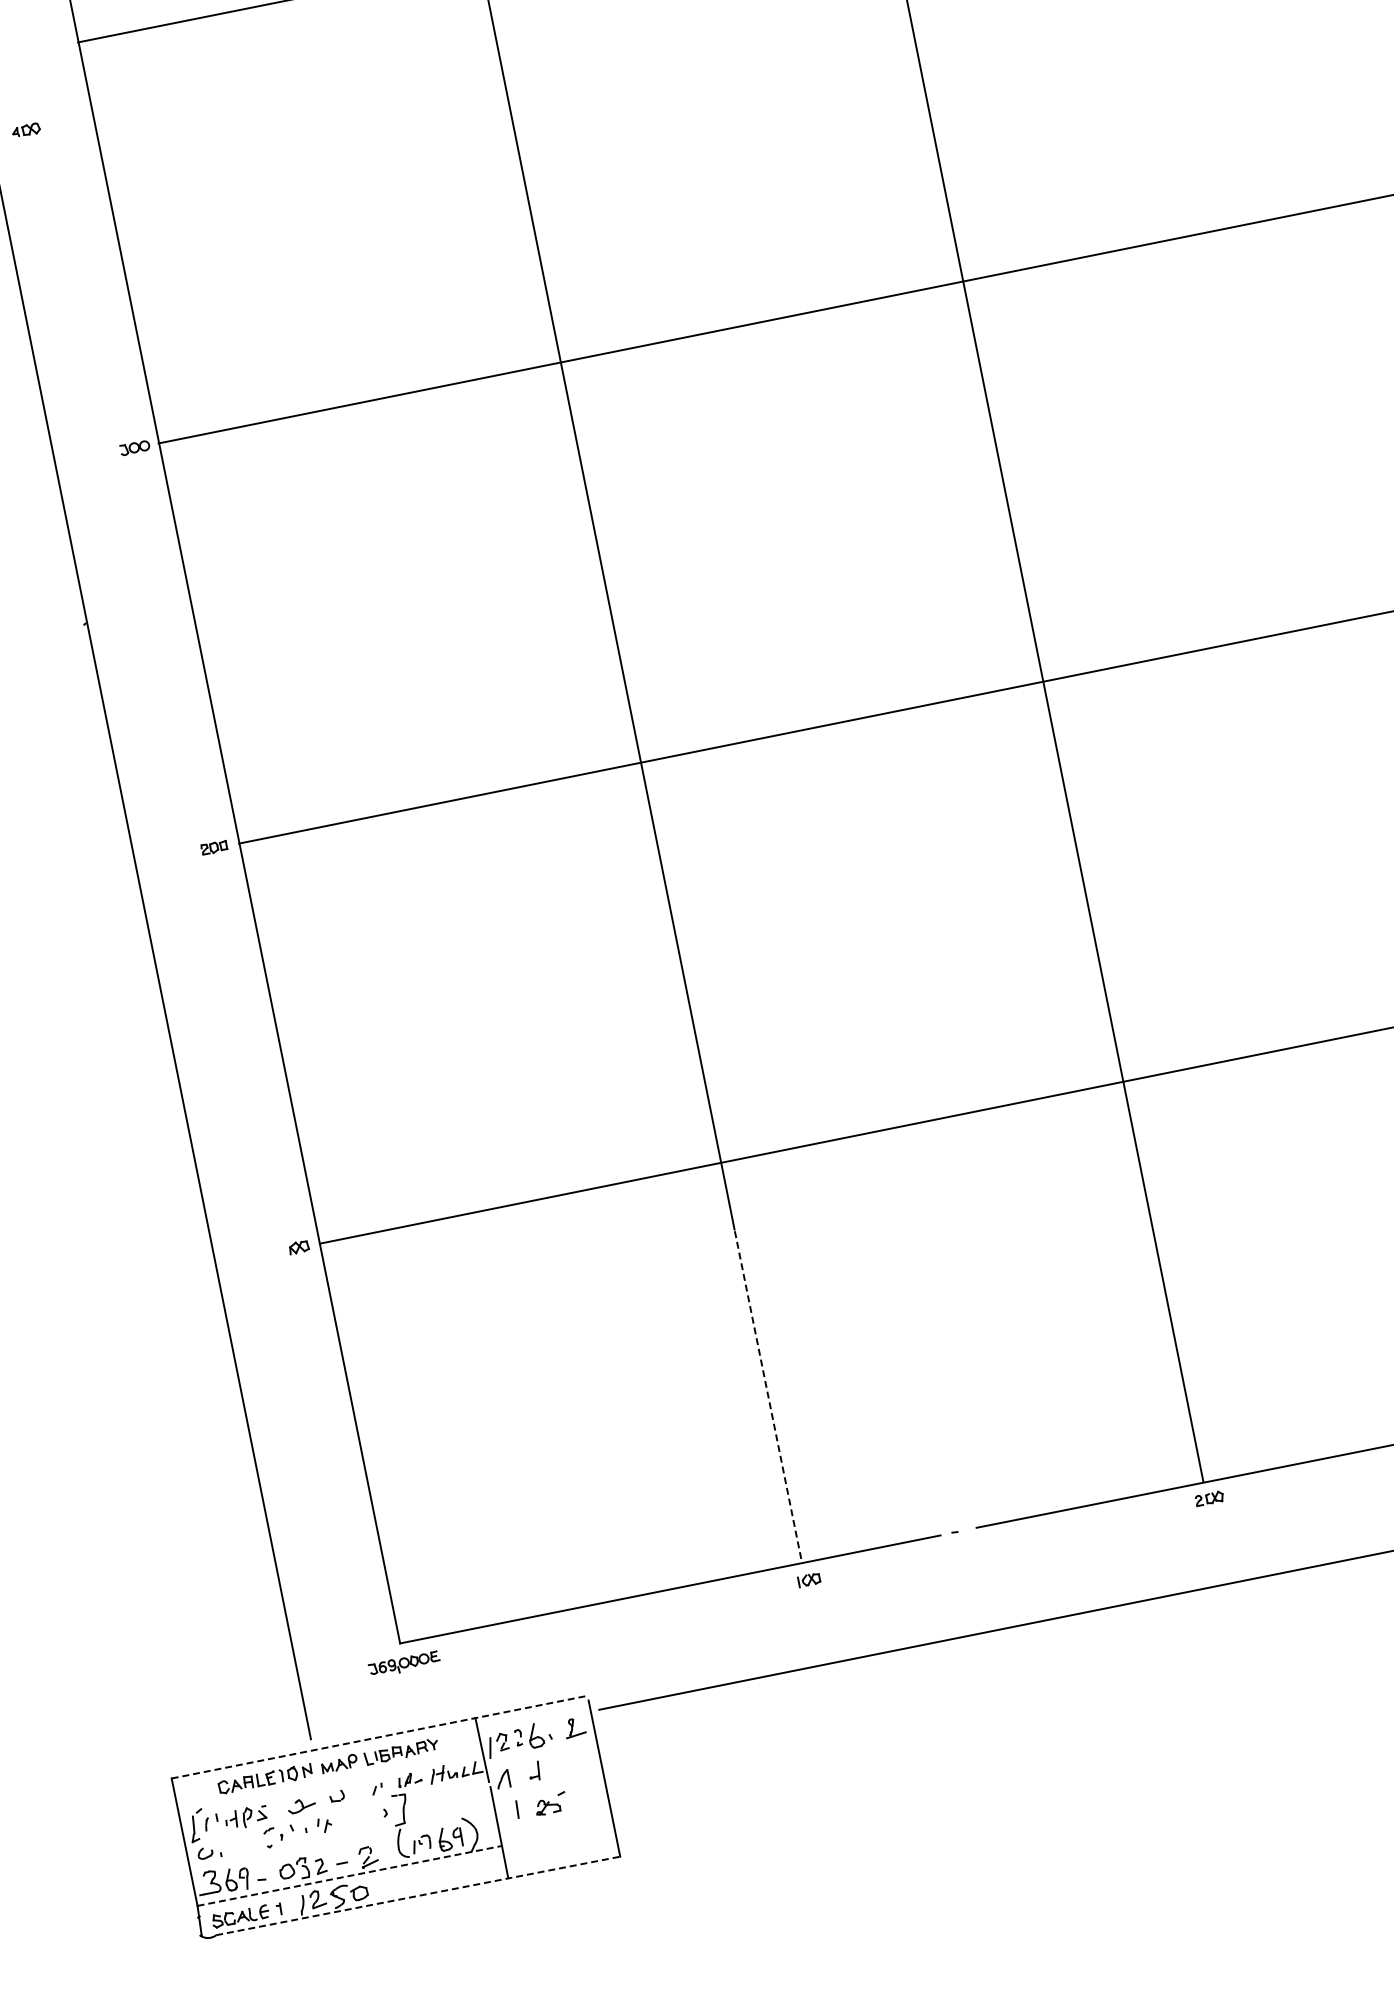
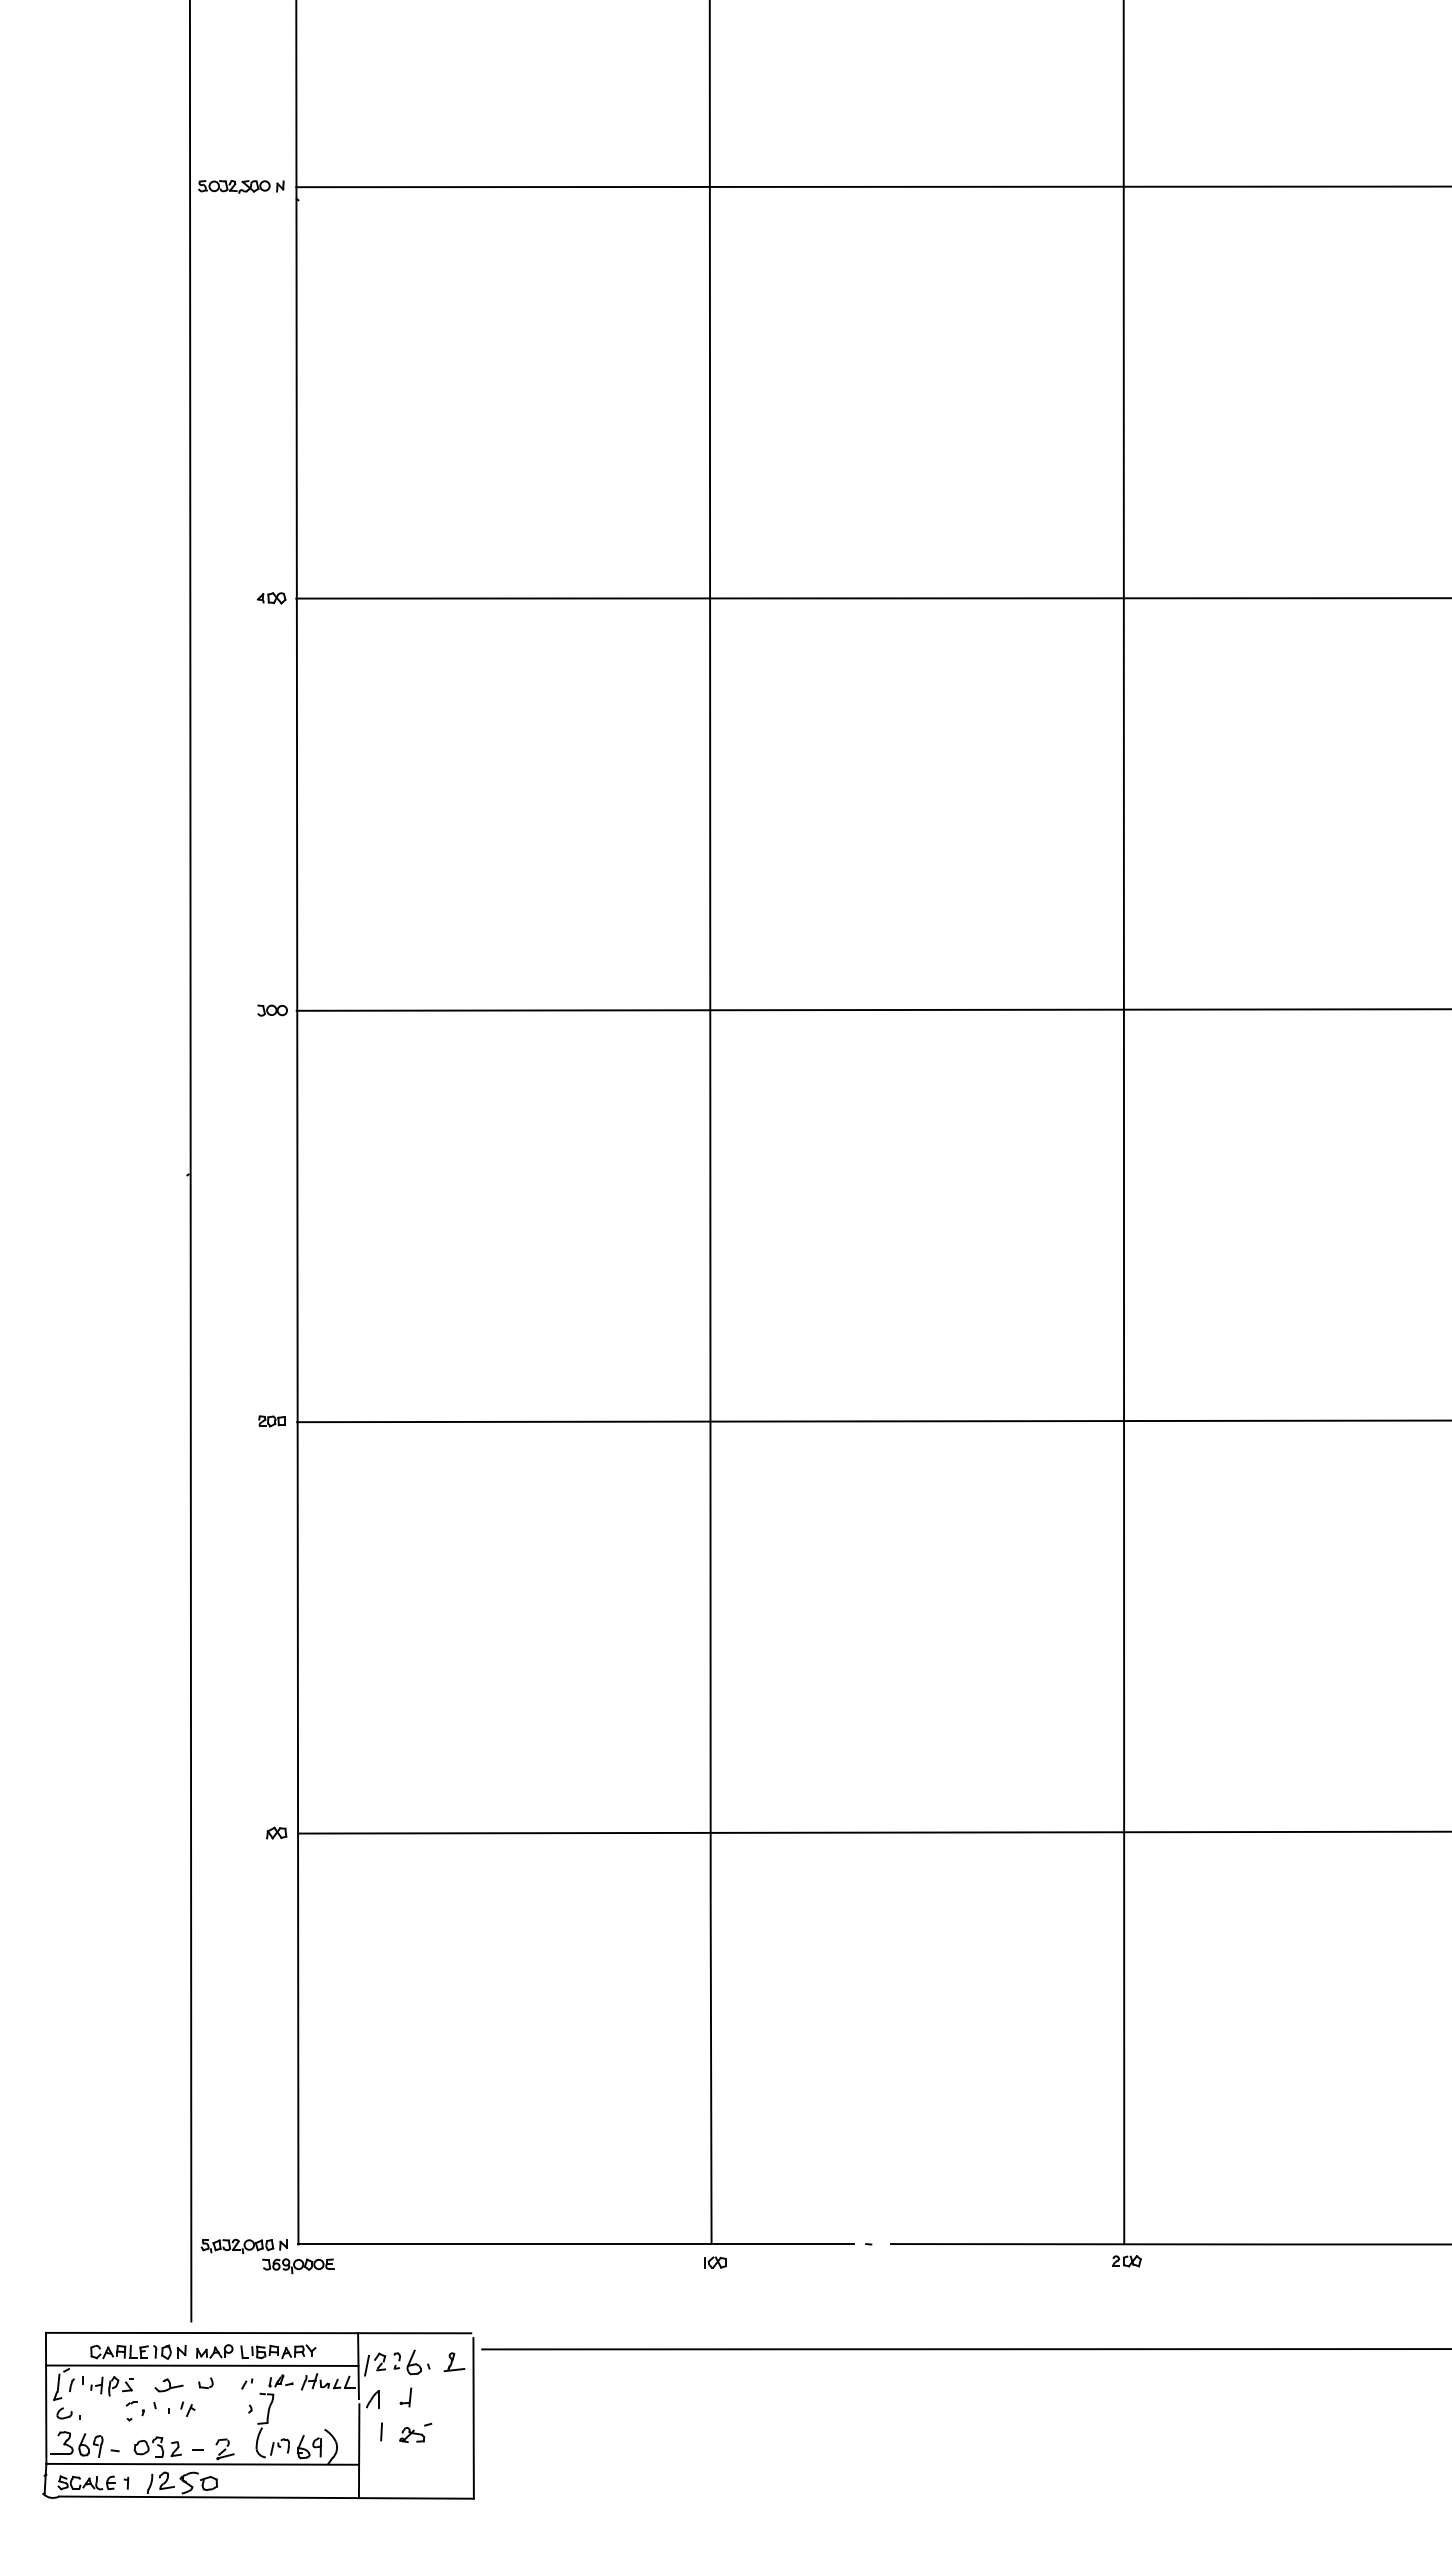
part: (26, 130) -> (271, 598), moved
line: (768, 1397) -> (711, 2074), dashed -> solid
part: (347, 1656) -> (243, 2246), added
line: (378, 1737) -> (258, 2333), dashed -> solid
line: (330, 1779) -> (202, 2365), added
line: (349, 1876) -> (202, 2464), dashed -> solid
line: (418, 1895) -> (266, 2497), dashed -> solid

